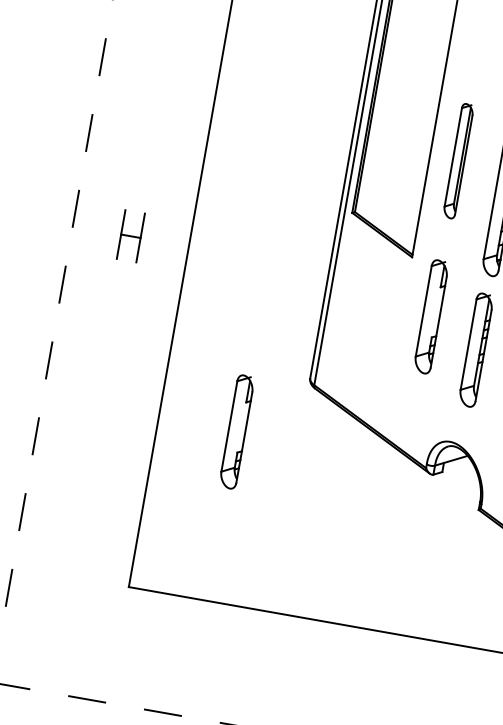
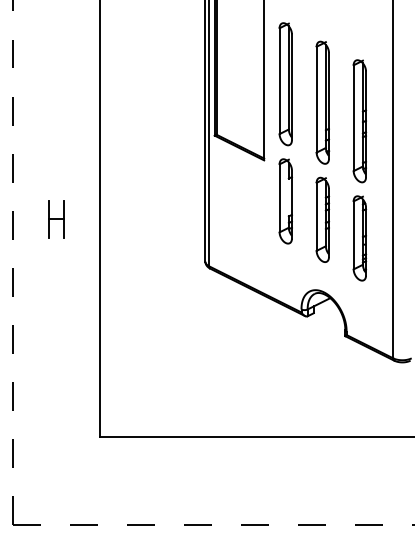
part: (458, 161) -> (285, 84), size x1.43
part: (131, 236) -> (56, 219), moved
part: (236, 432) -> (158, 310), removed

